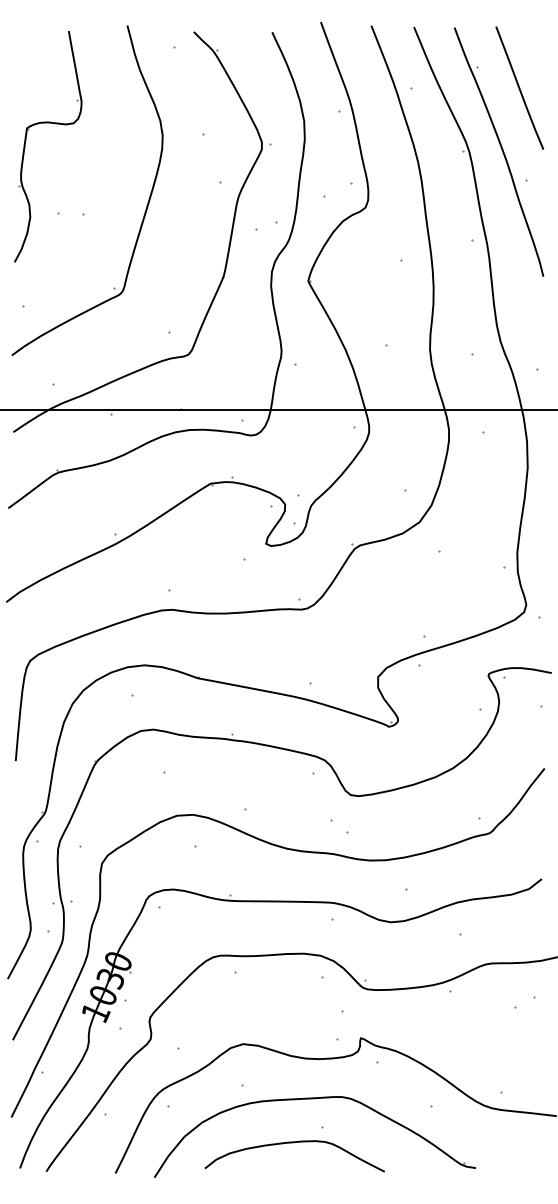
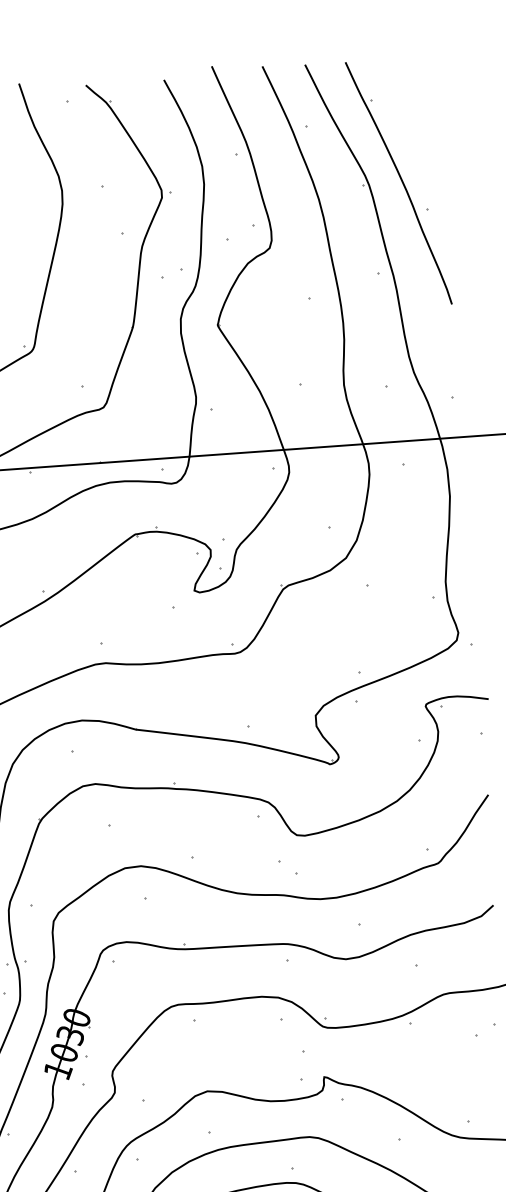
line: (519, 87) -> (414, 117), removed

